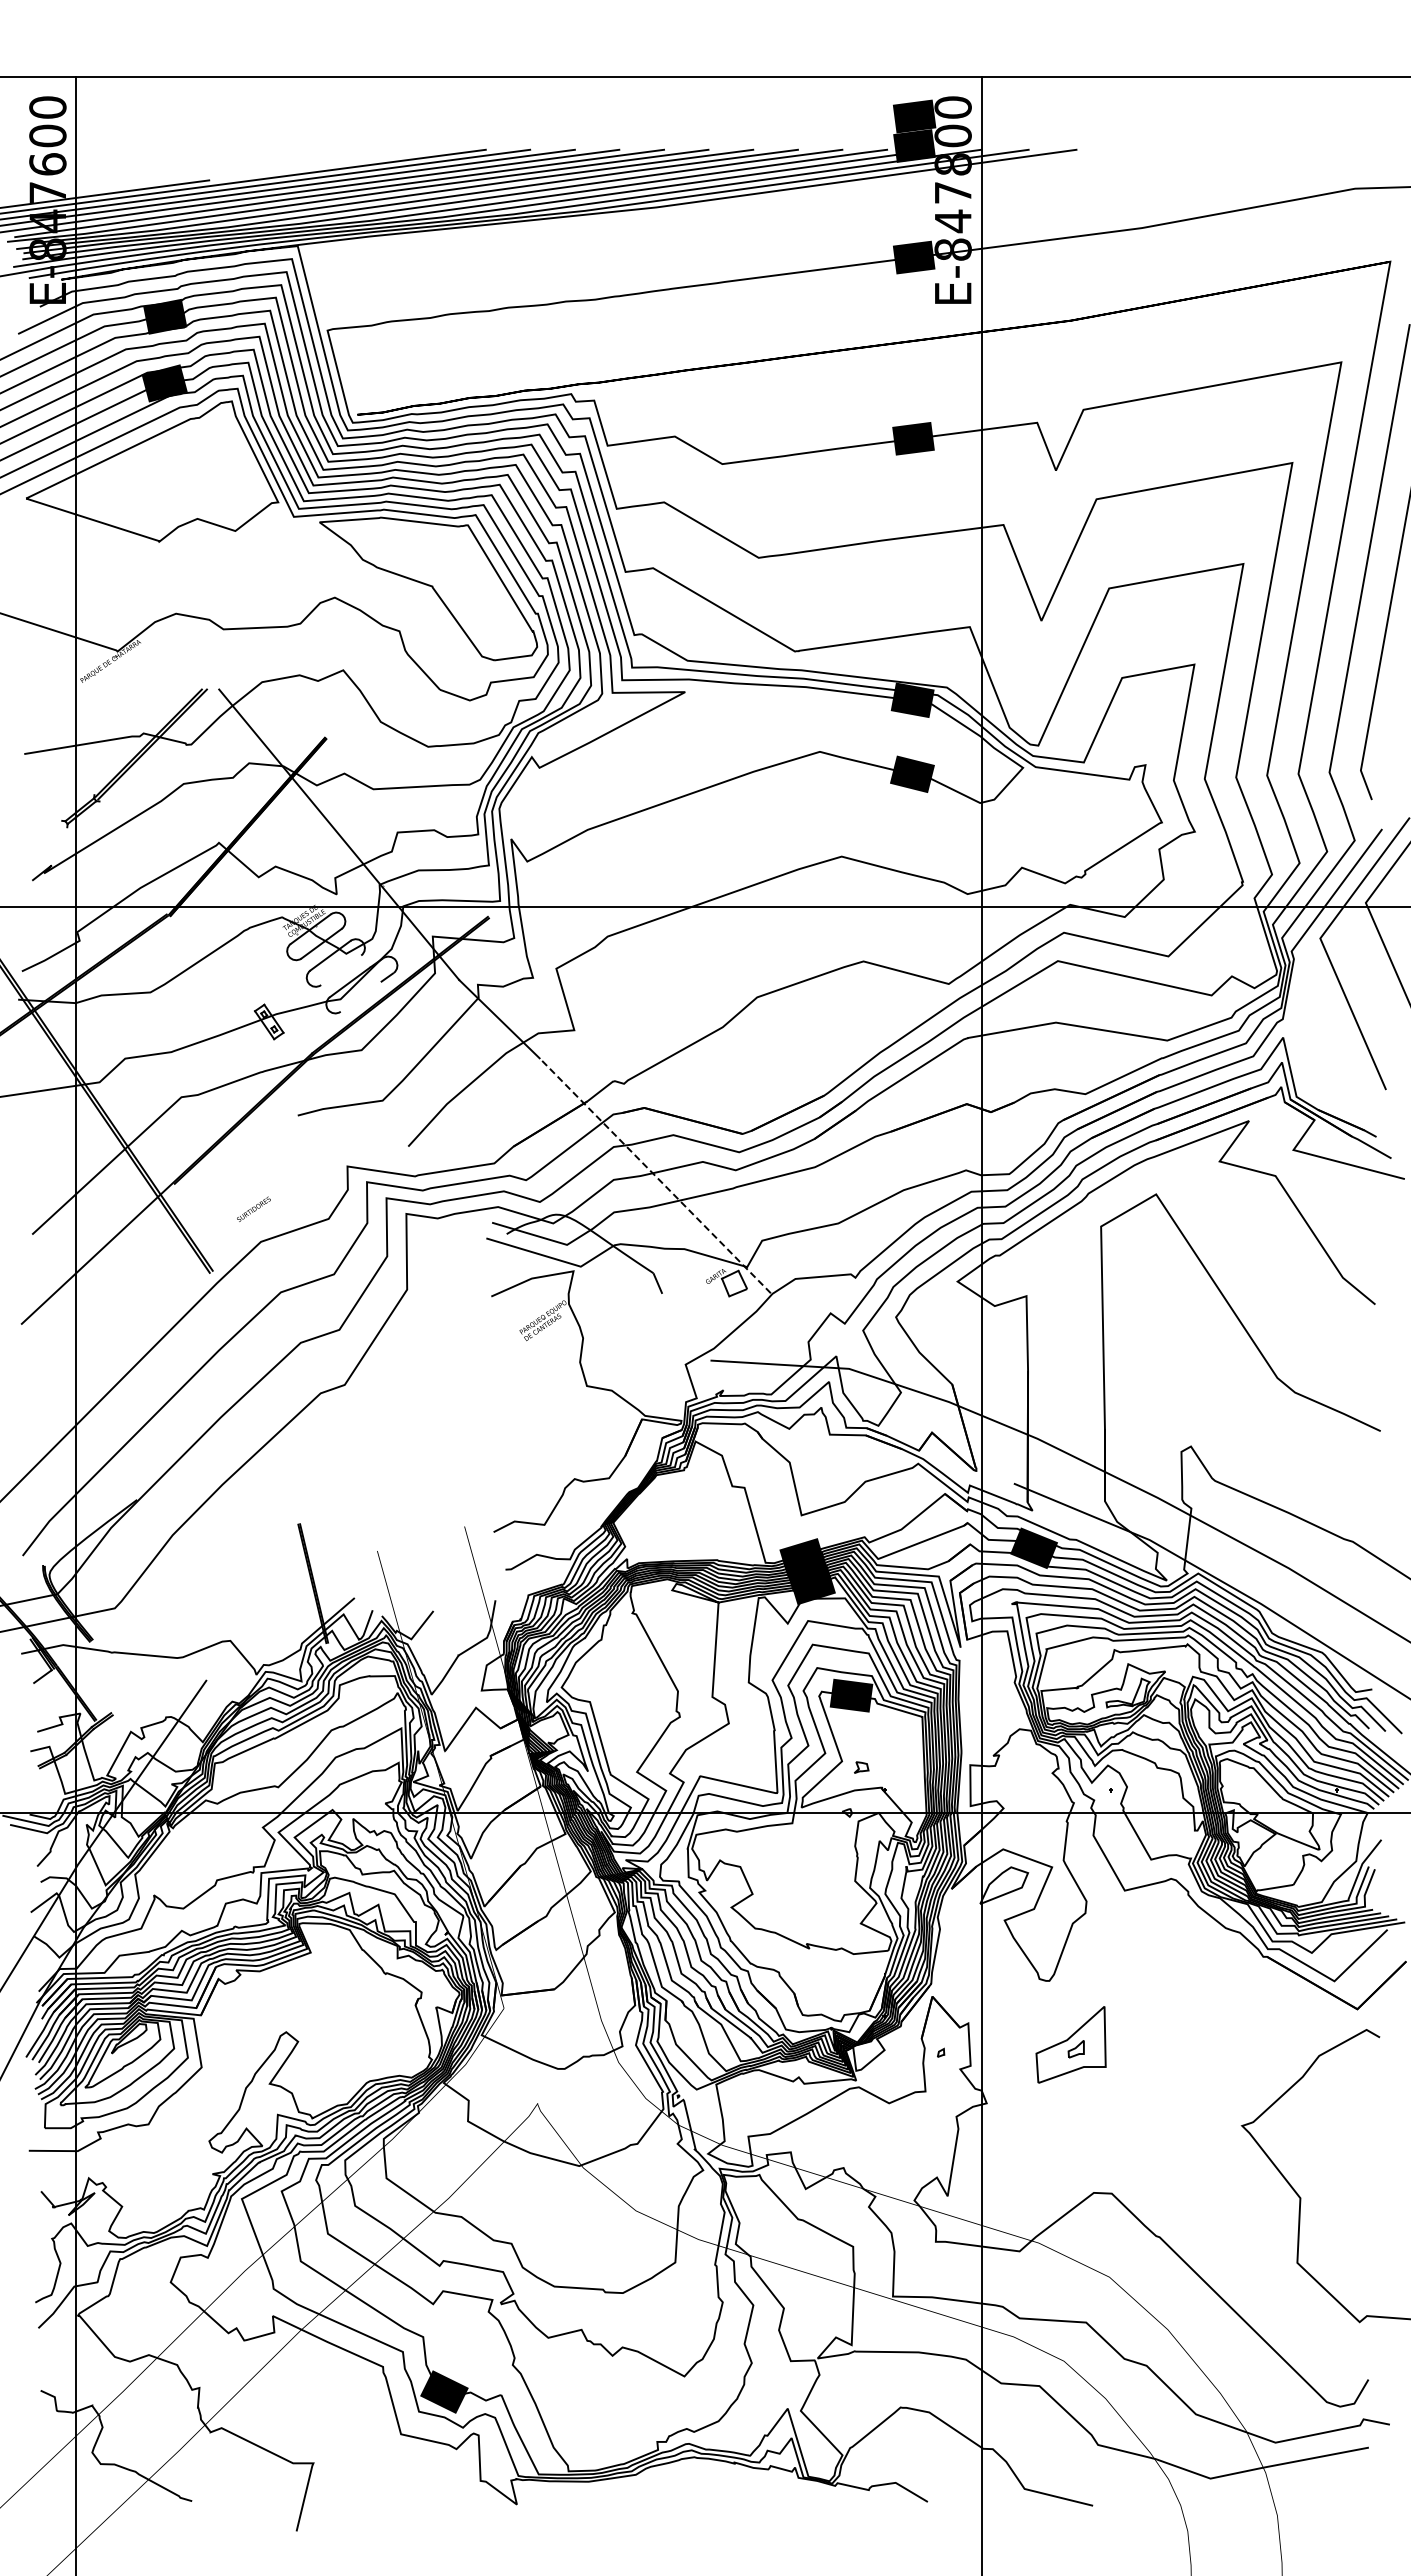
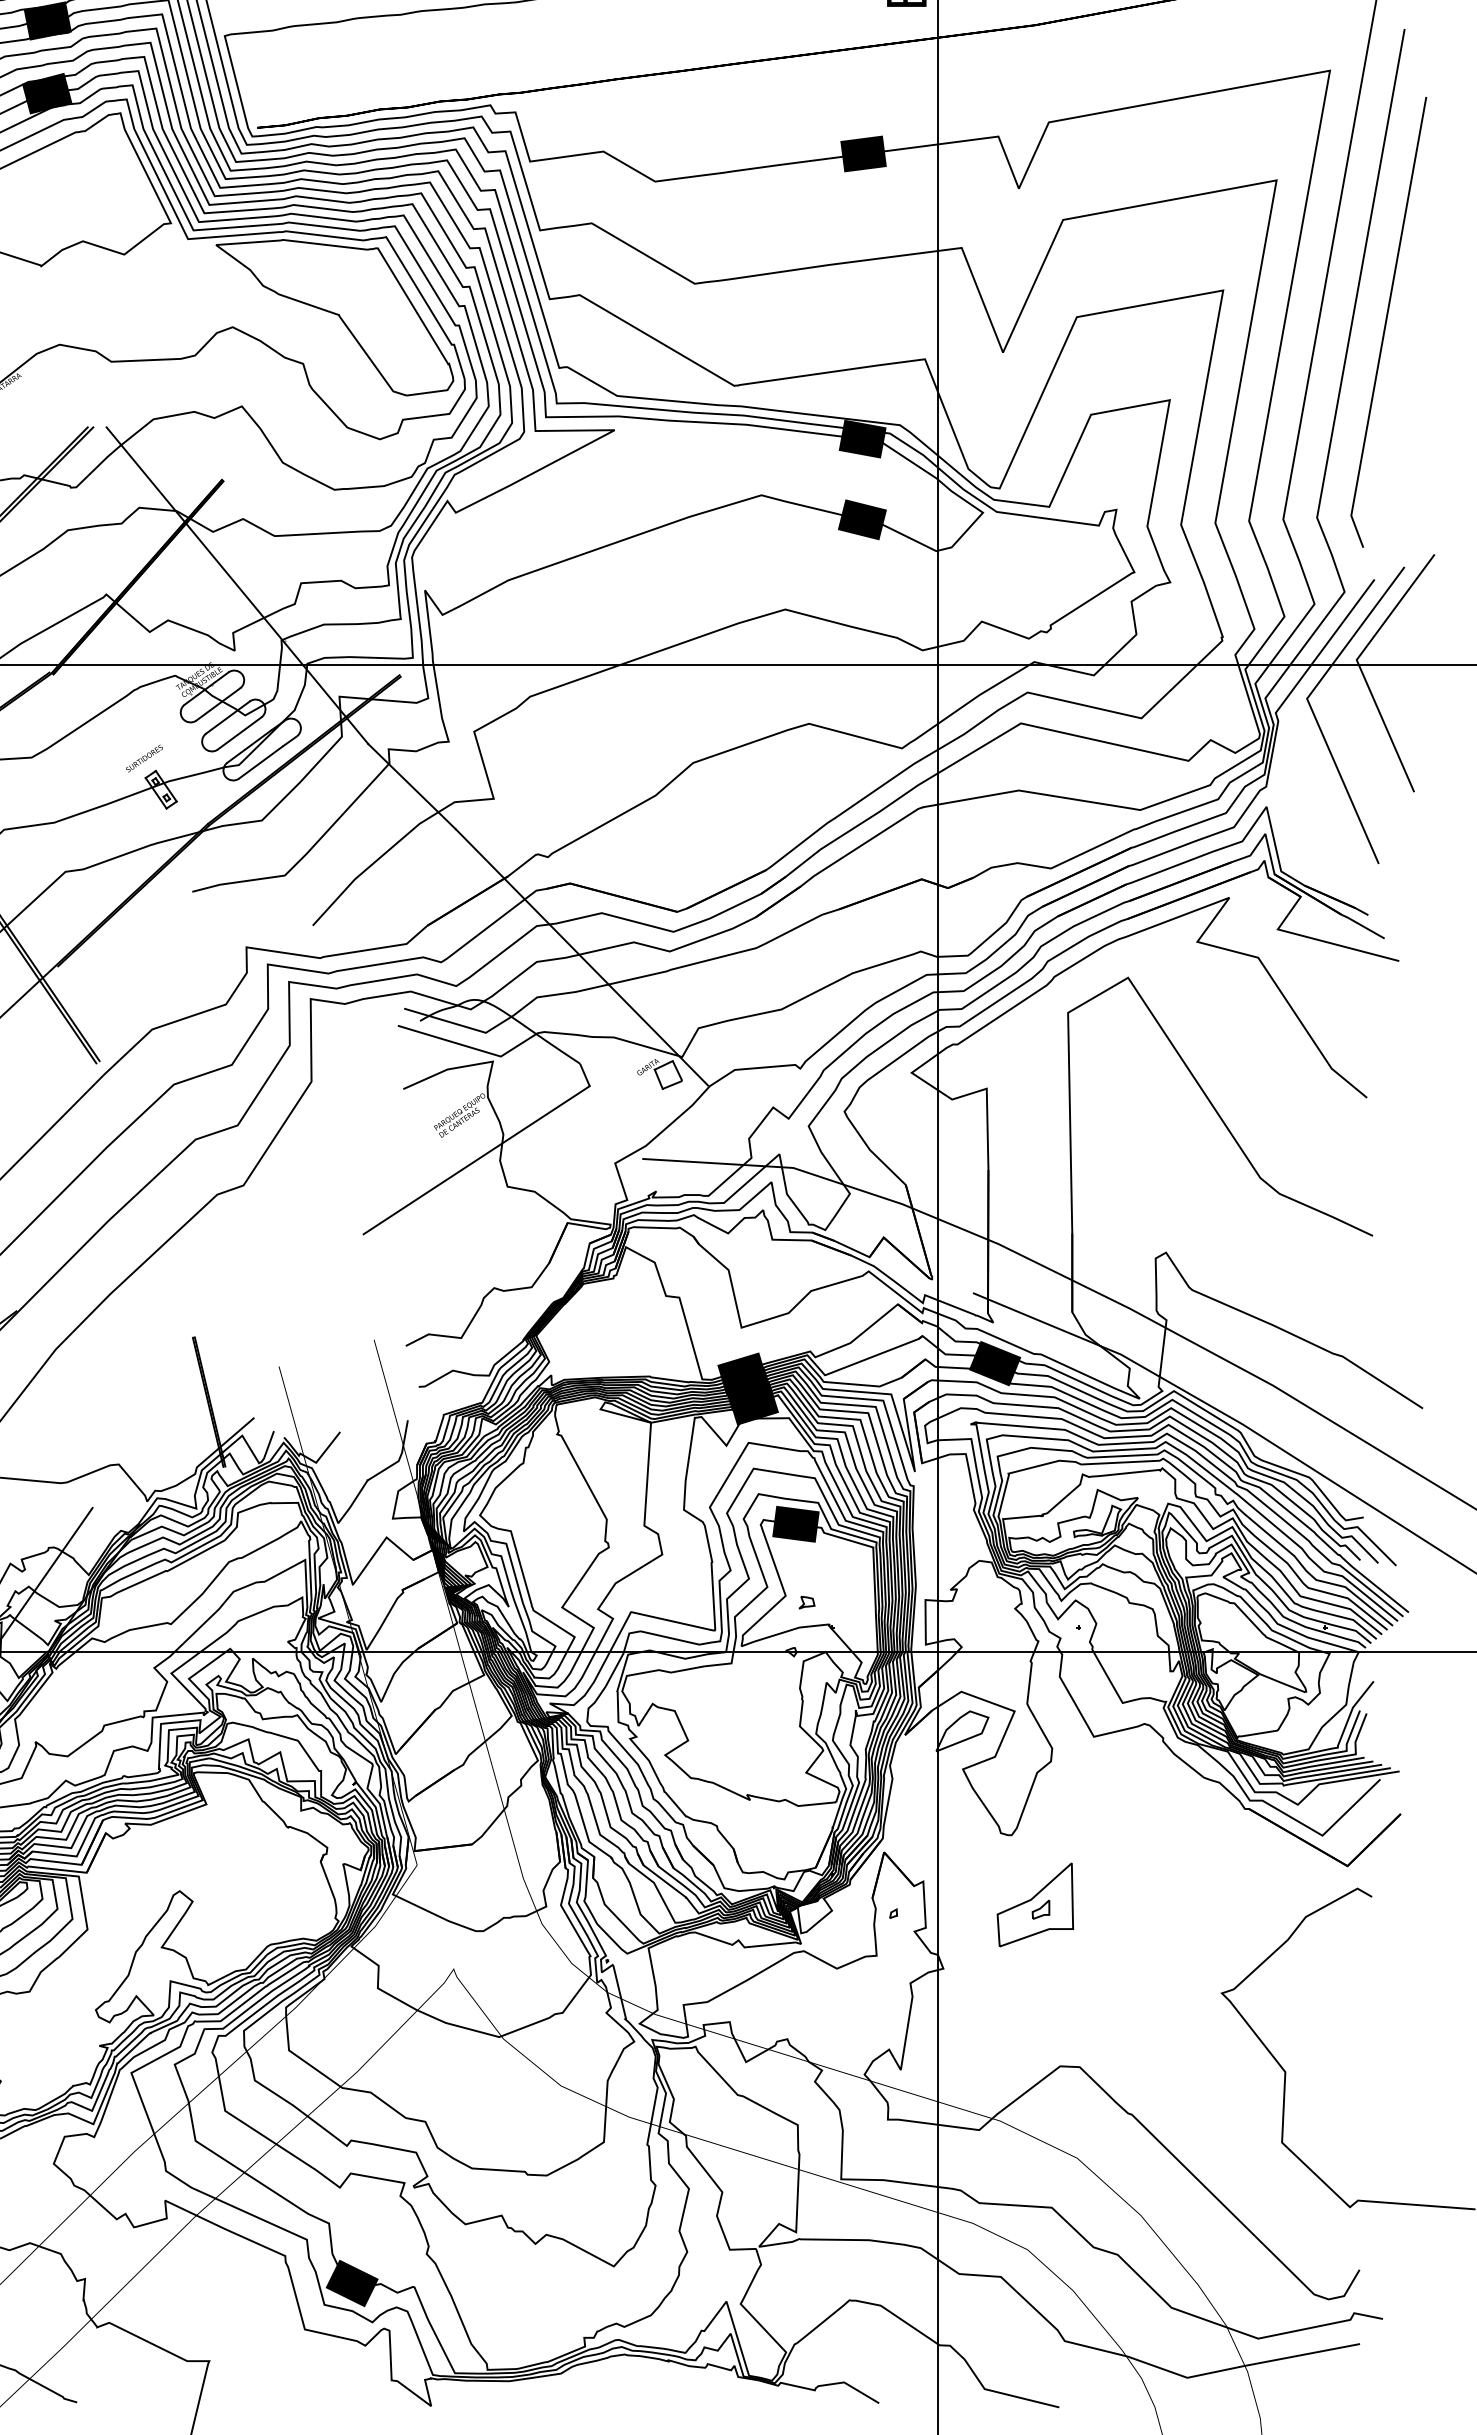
line: (341, 970) -> (239, 733), added
line: (360, 996) -> (260, 762), added
line: (655, 1175) -> (582, 957), dashed -> solid
text: (253, 1208) -> (144, 757), moved
line: (558, 1361) -> (476, 1159), added

